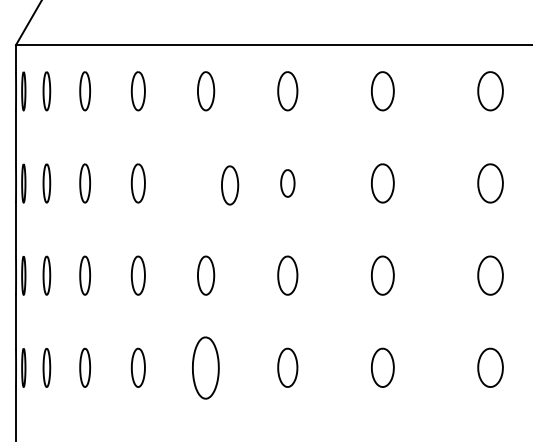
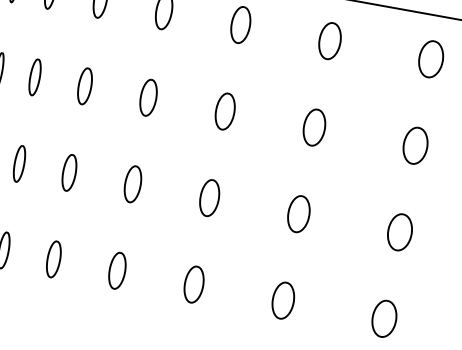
part: (287, 183) -> (224, 111), size x1.43
part: (230, 185) -> (148, 97), moved
part: (206, 367) -> (117, 270), size x0.62

